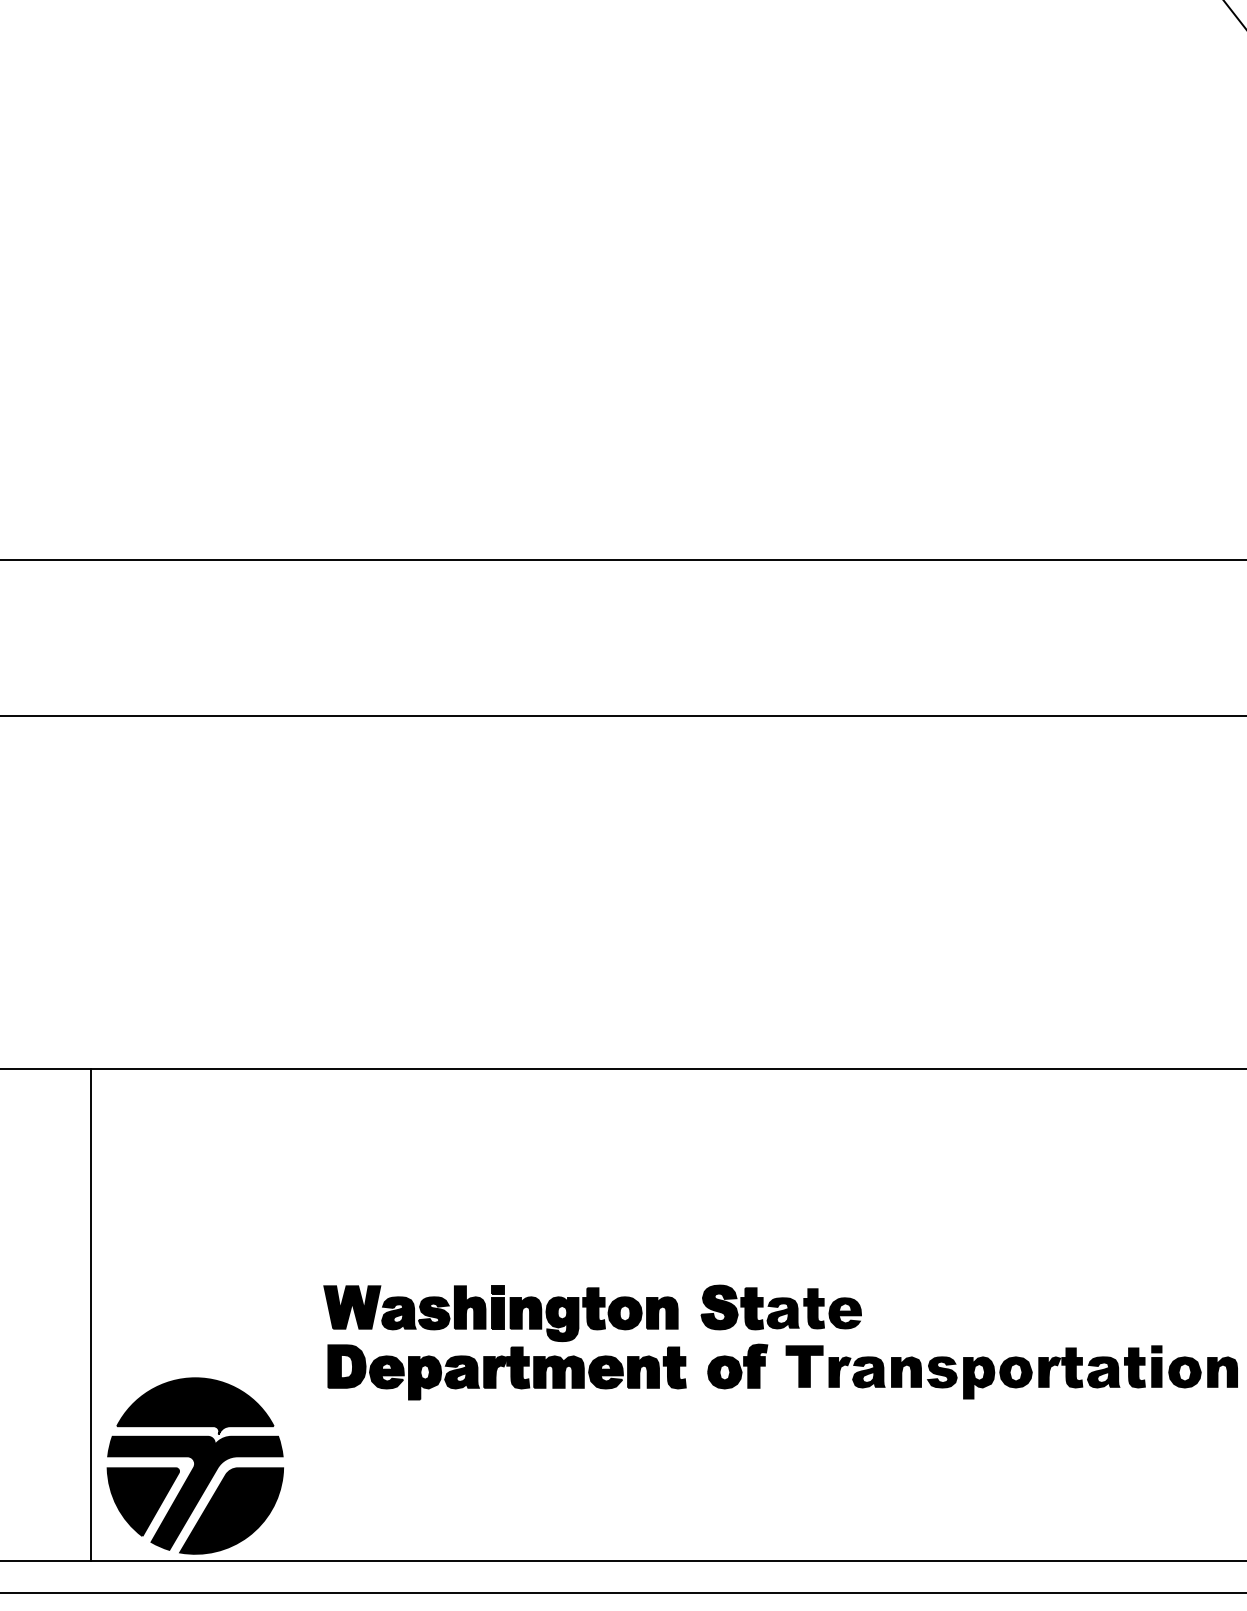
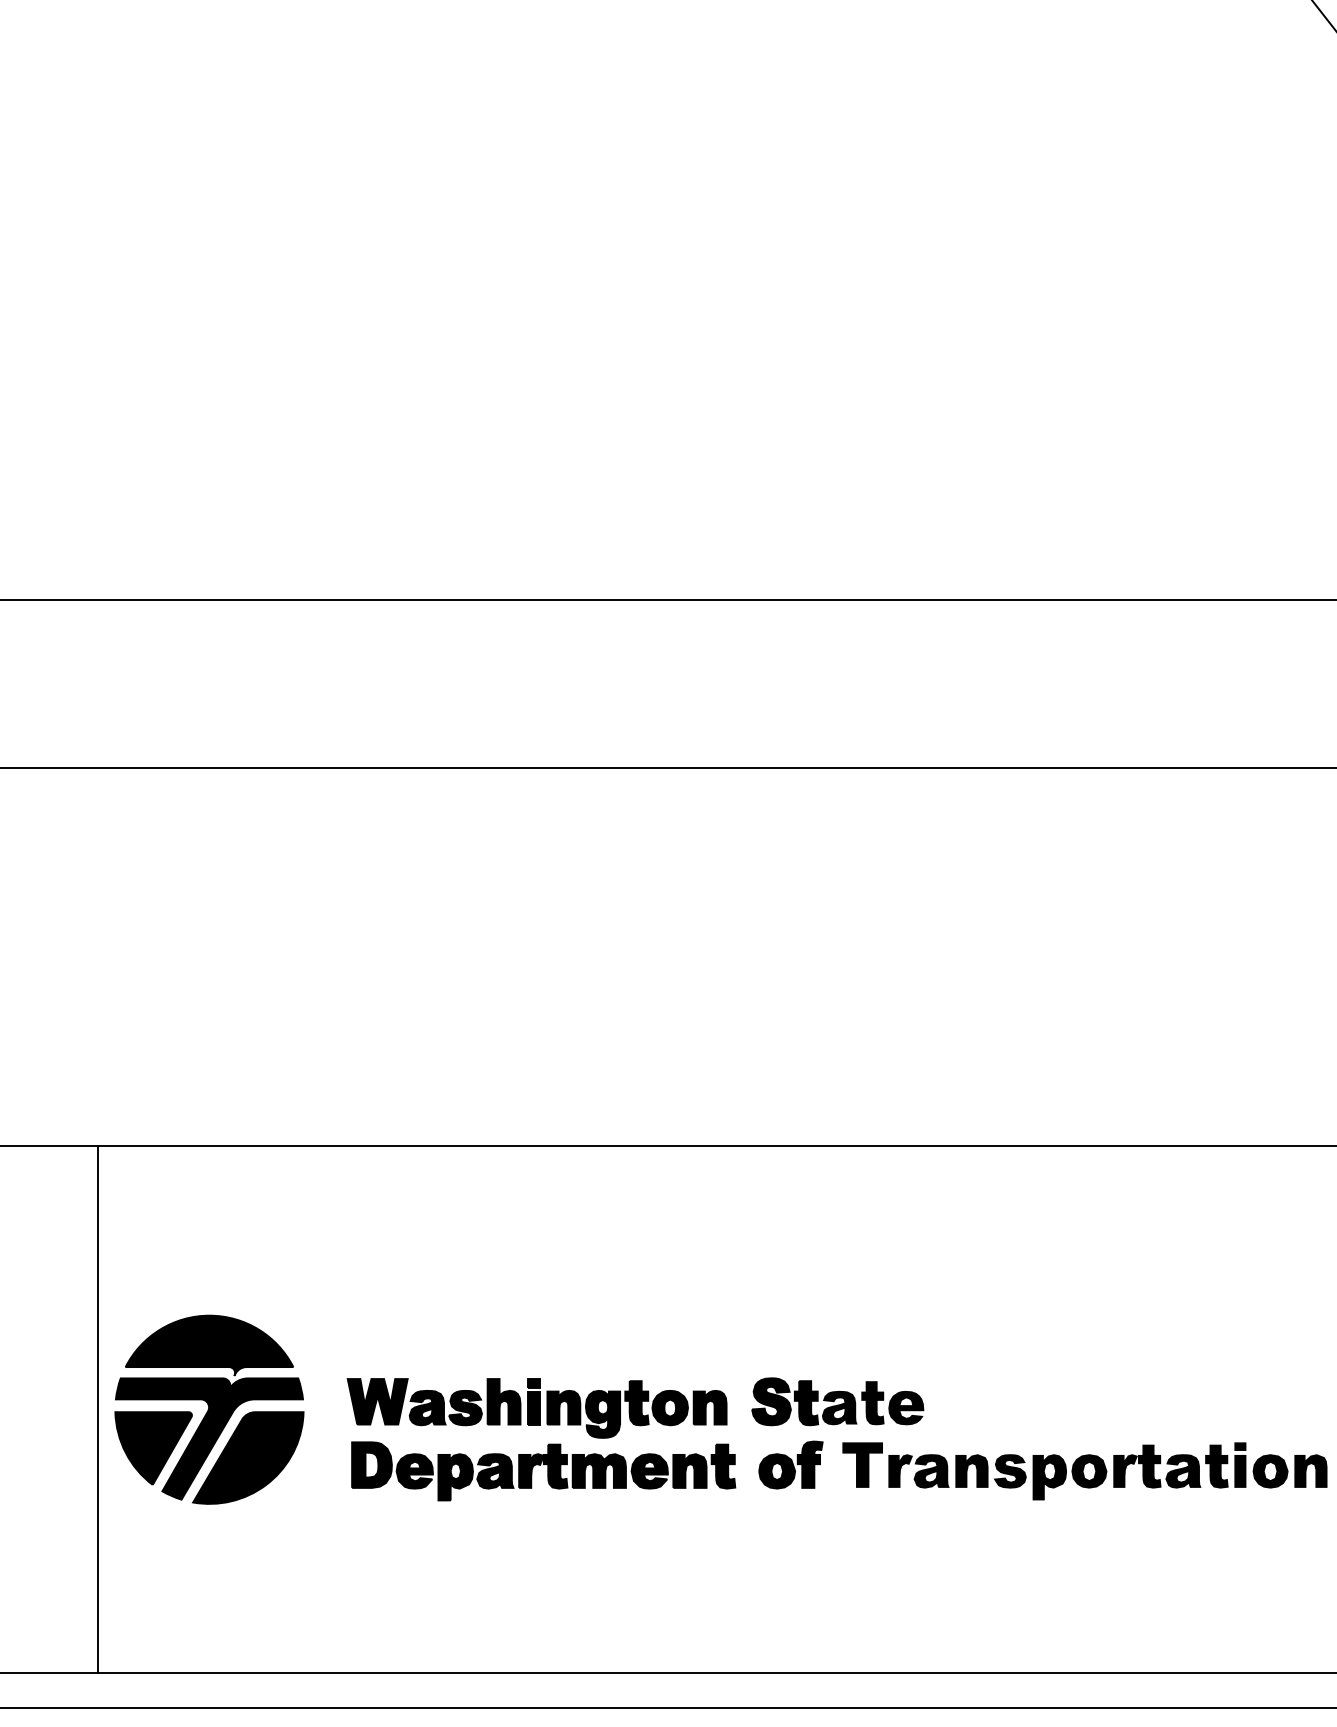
part: (195, 1465) -> (209, 1409), moved

